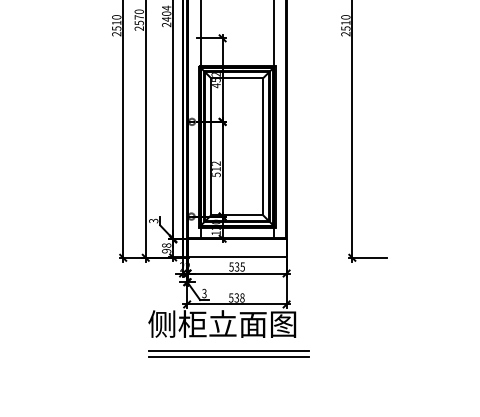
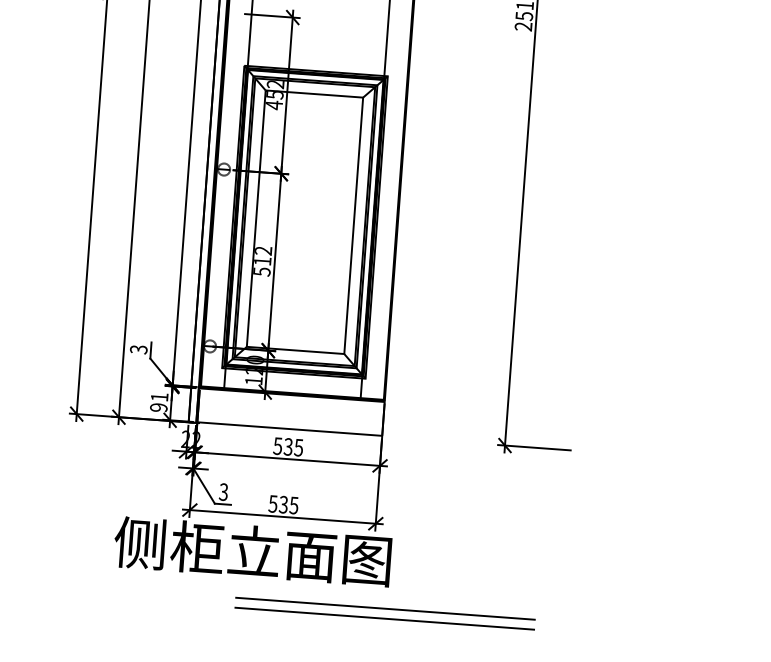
text: (166, 245) -> (159, 397), 98 -> 91
text: (242, 297) -> (294, 504), 538 -> 535
part: (228, 353) -> (384, 612), moved

